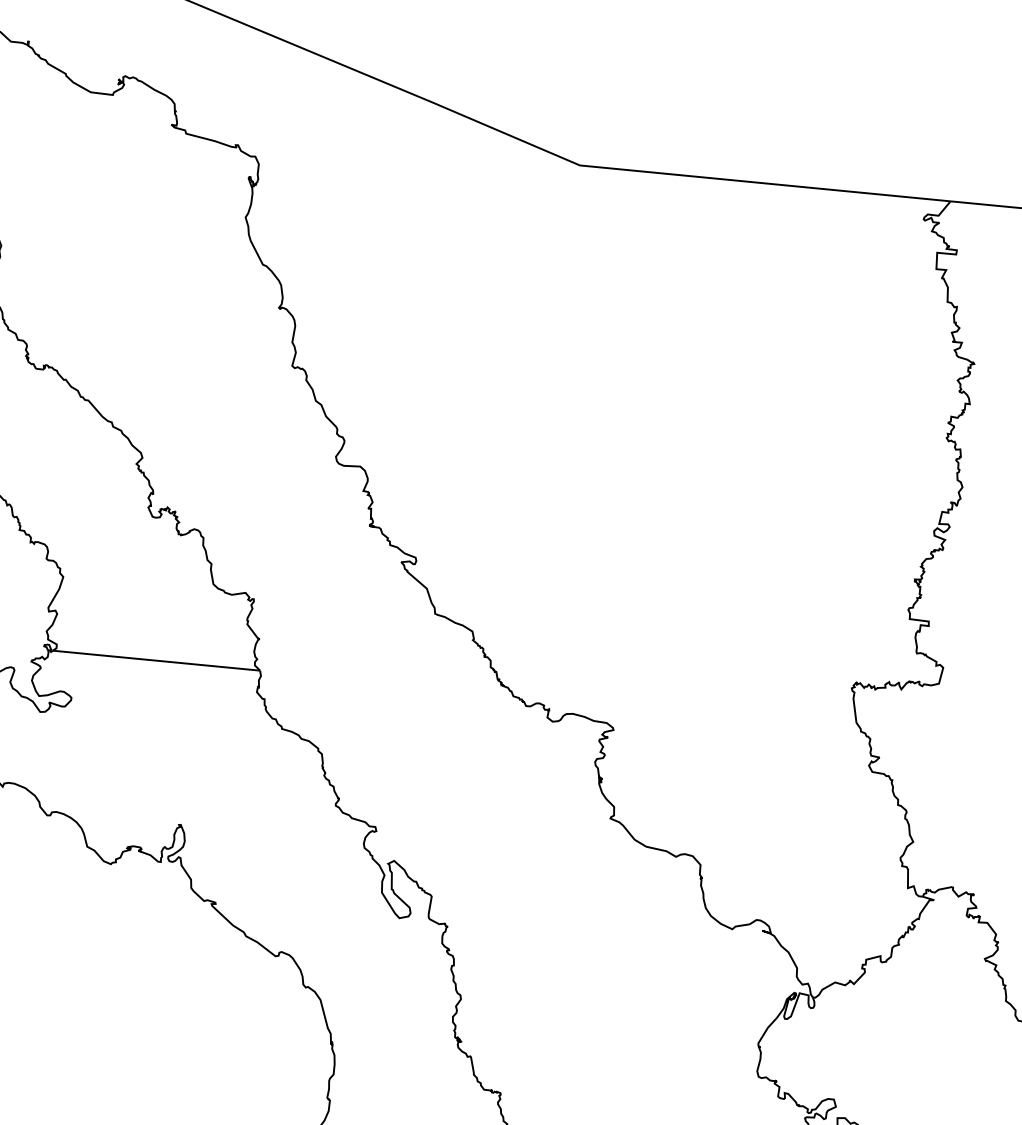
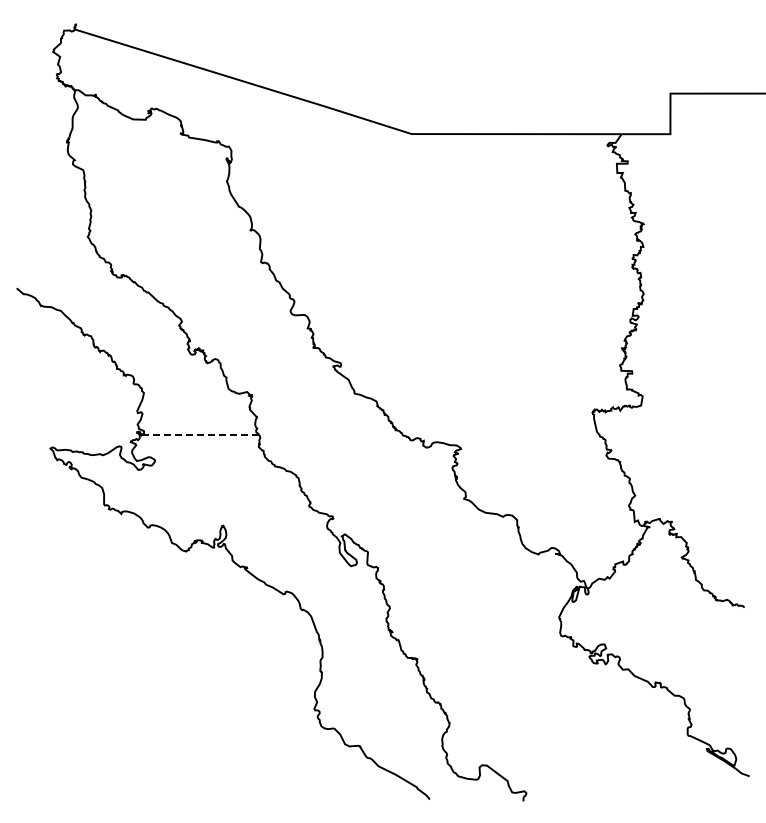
line: (156, 659) -> (200, 434), solid -> dashed

